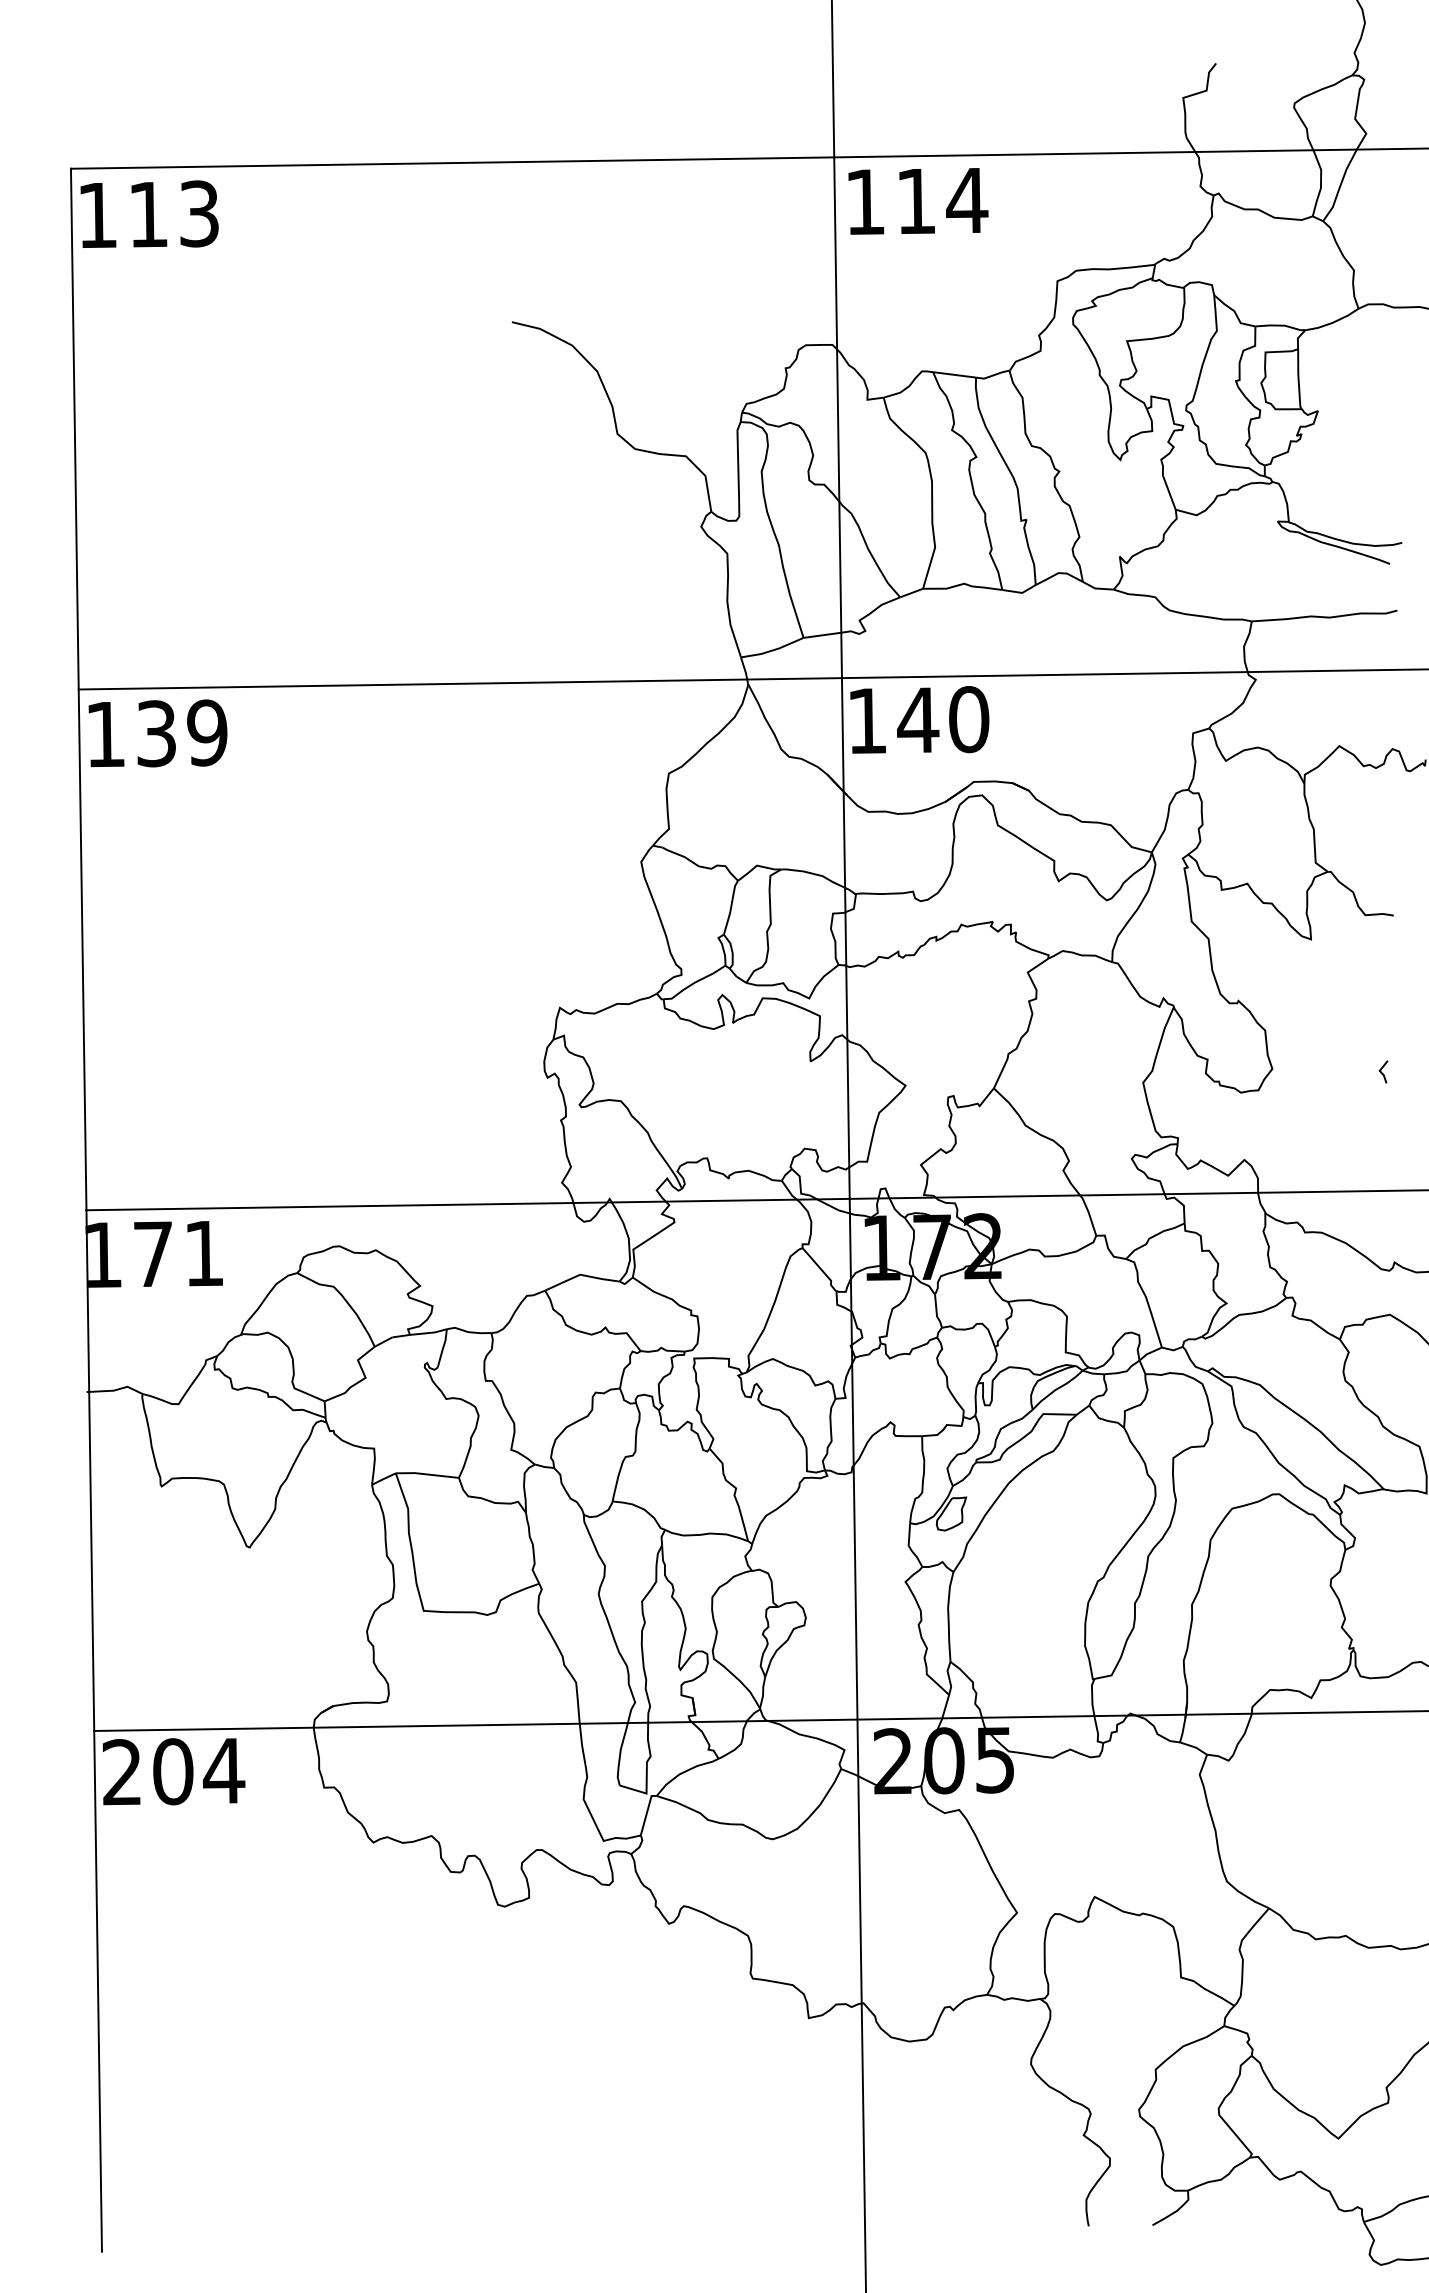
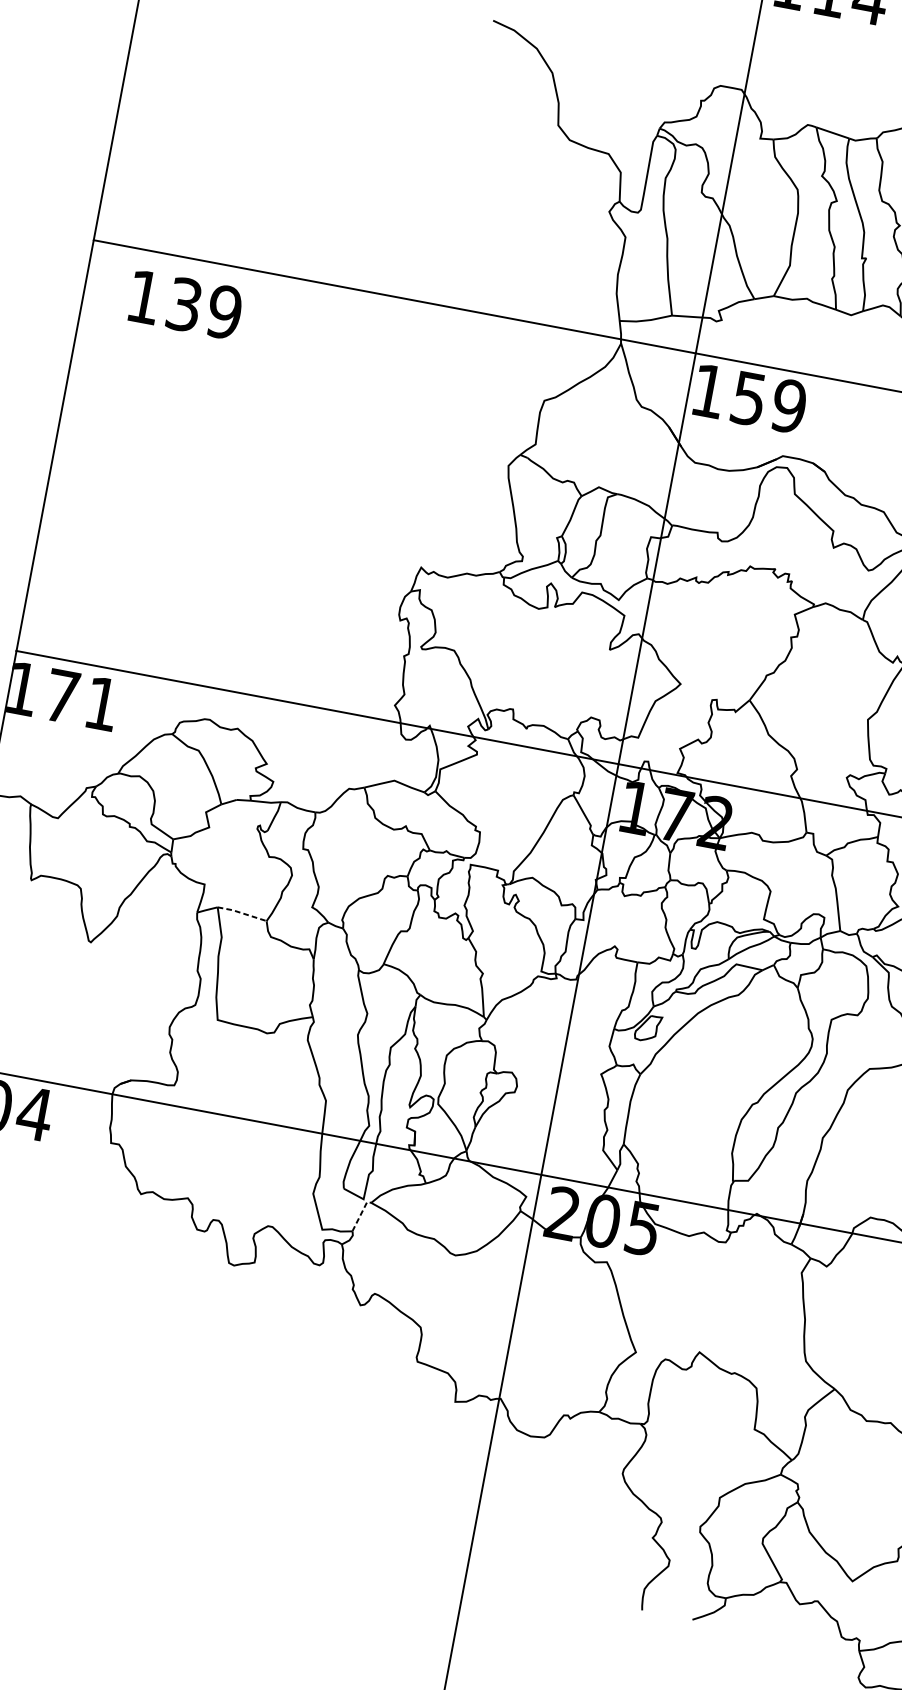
text: (943, 719) -> (769, 402), 140 -> 159
text: (157, 733) -> (185, 304), moved
line: (426, 1474) -> (241, 913), solid -> dashed
line: (646, 1813) -> (360, 1214), solid -> dashed

